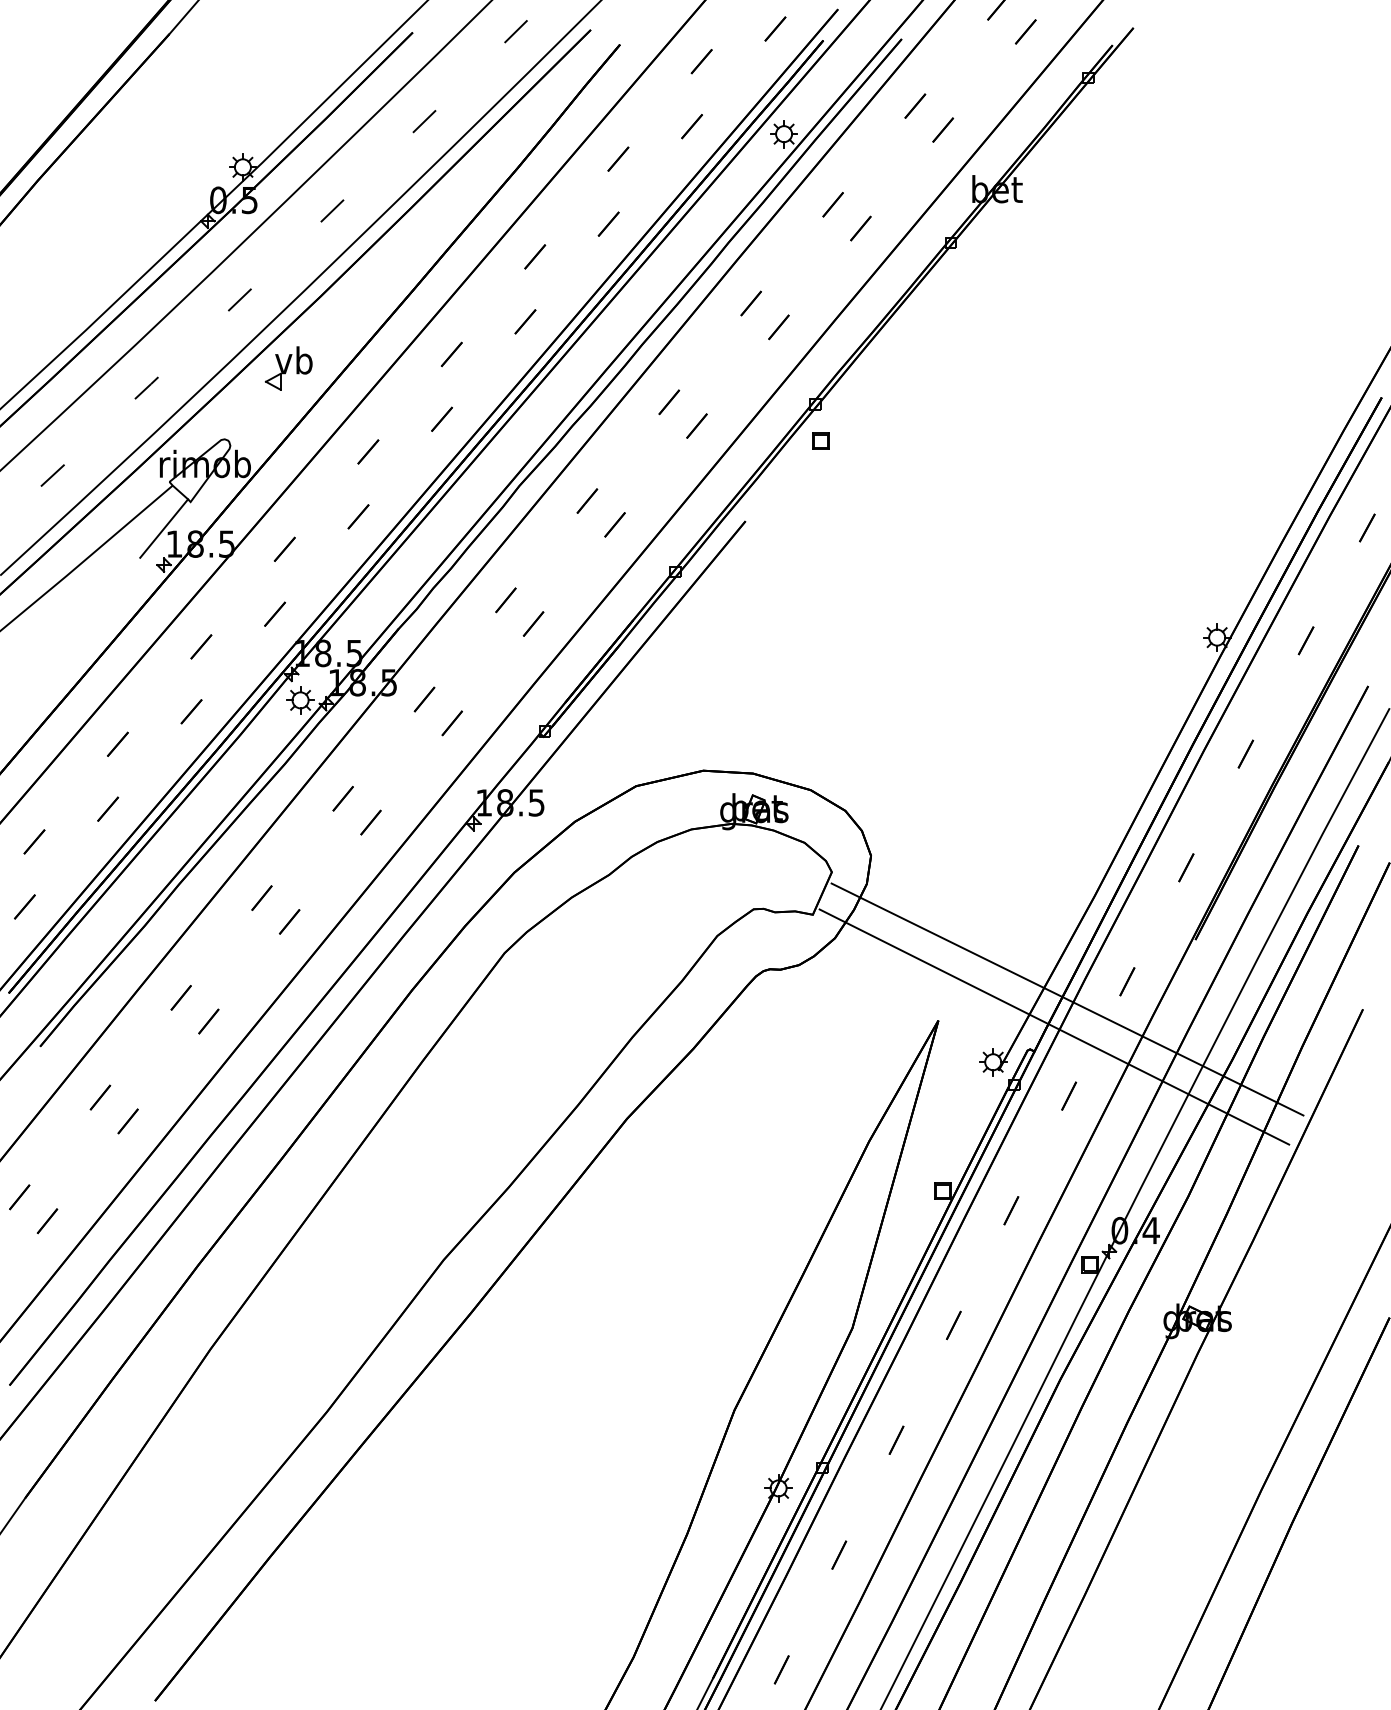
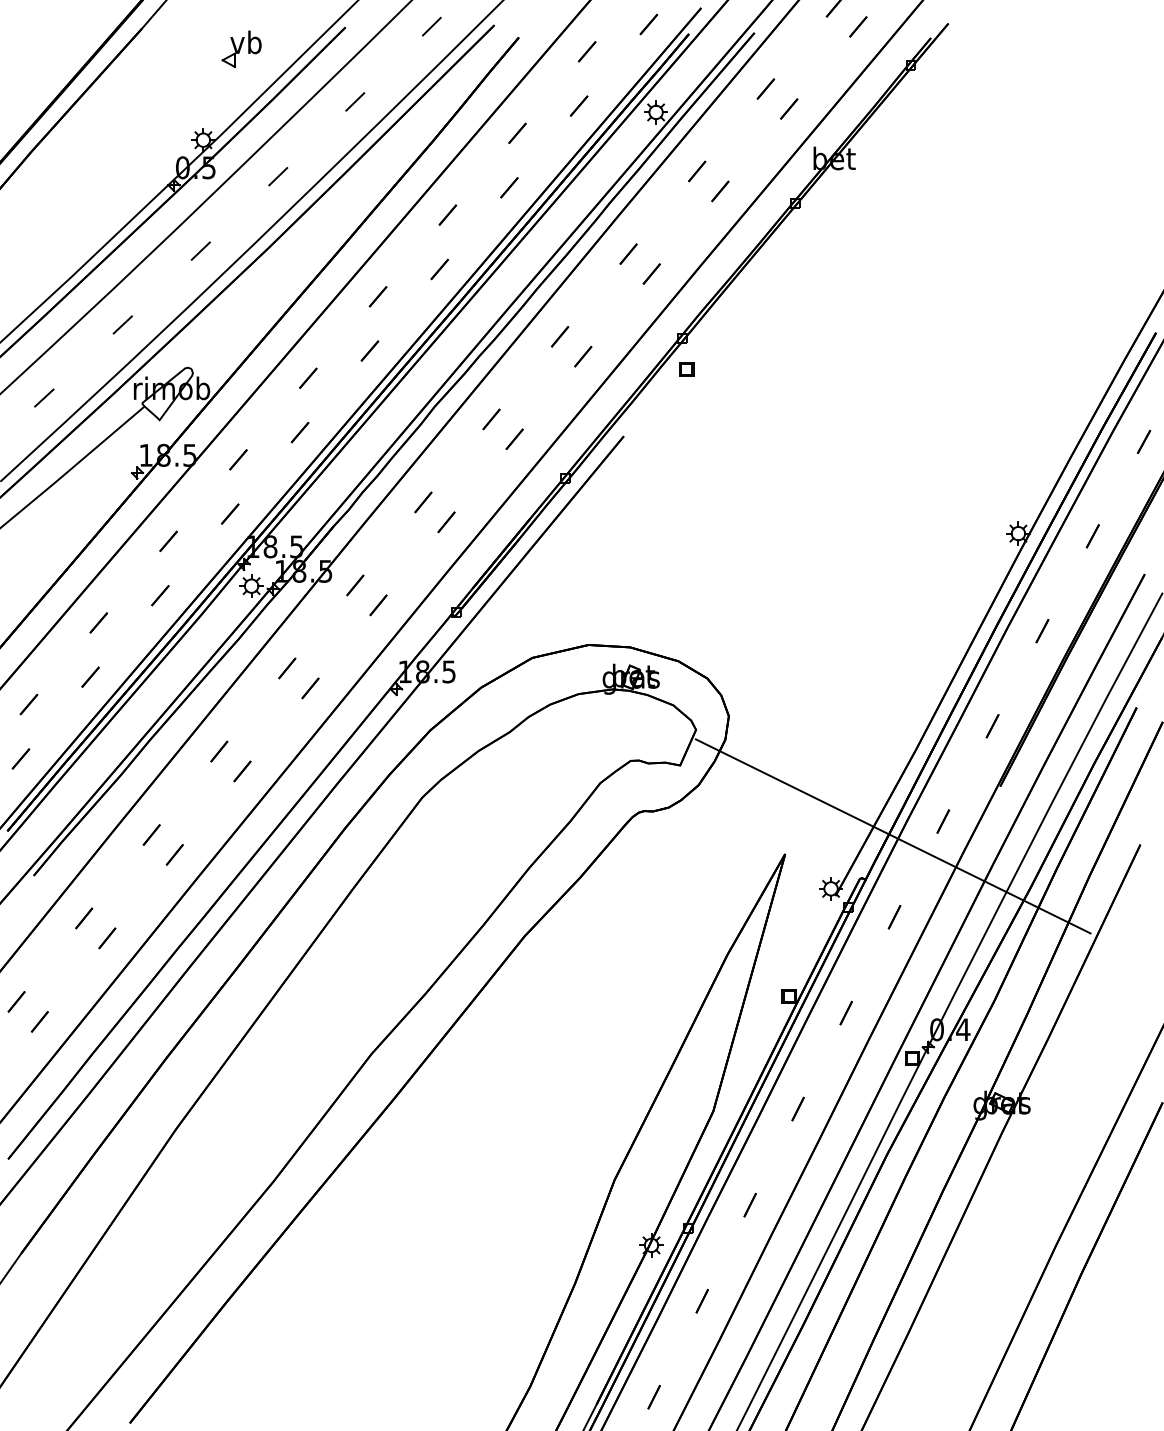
part: (288, 368) -> (241, 49), moved
line: (164, 528) -> (137, 442), removed
line: (1054, 1026) -> (882, 858), removed

